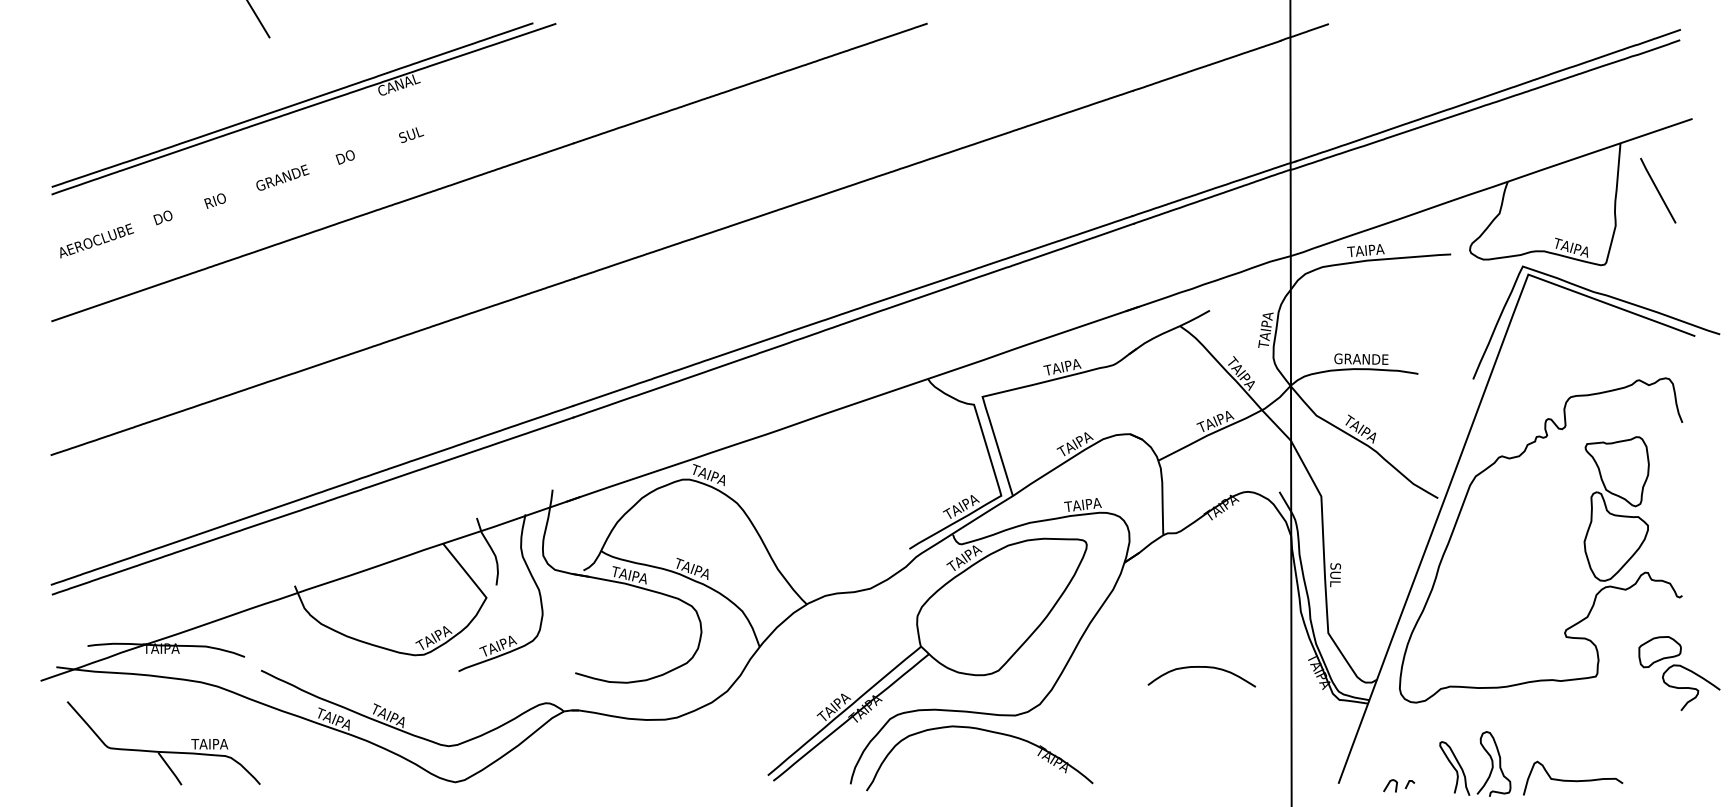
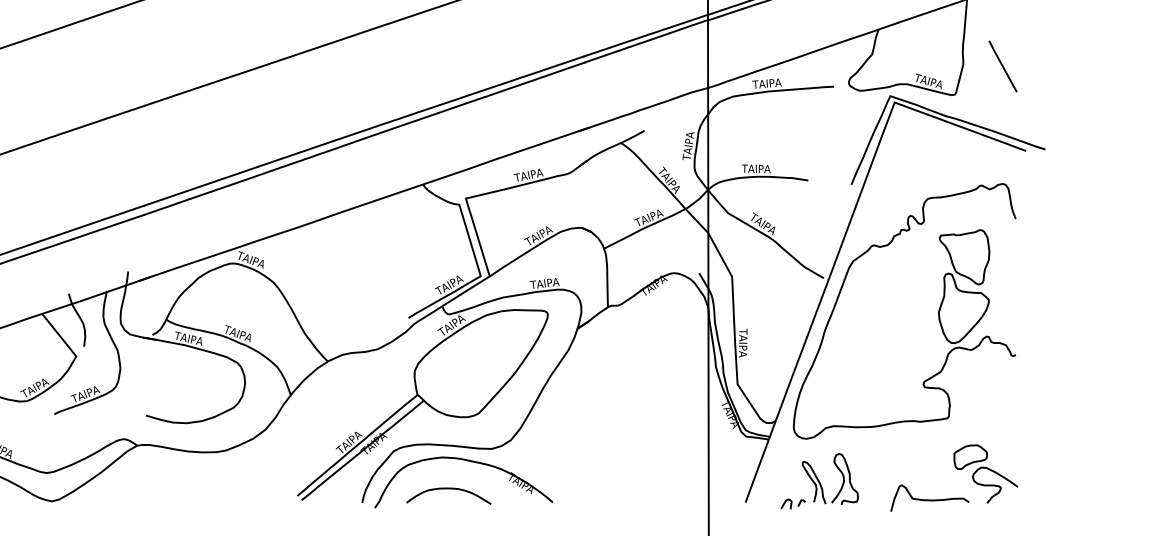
line: (1658, 190) -> (1003, 66), moved
text: (1360, 358) -> (762, 168), GRANDE -> TAIPA
text: (1335, 580) -> (743, 342), SUL -> TAIPA
curve: (1201, 667) -> (448, 488), moved
part: (1681, 667) -> (987, 469), moved
part: (1463, 769) -> (821, 483), moved

